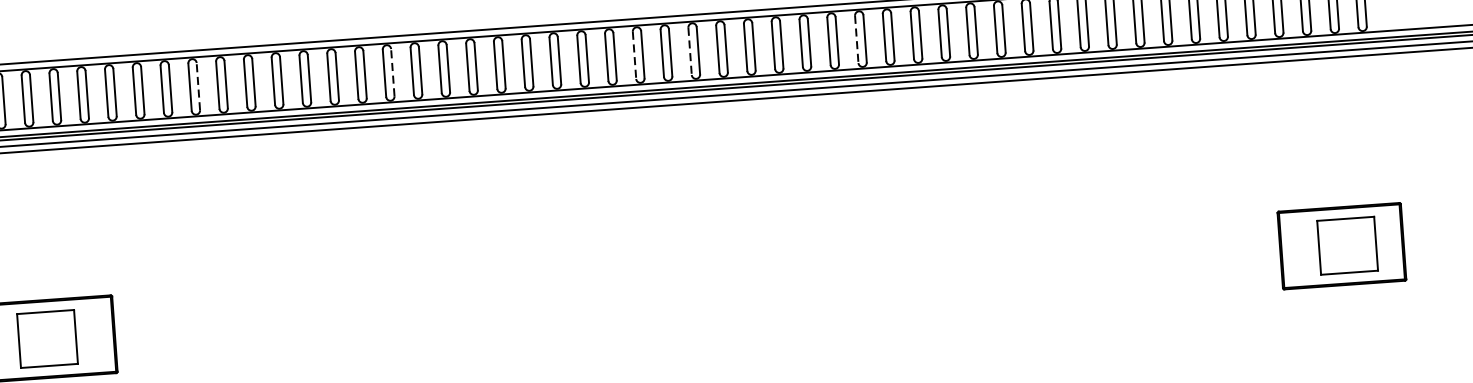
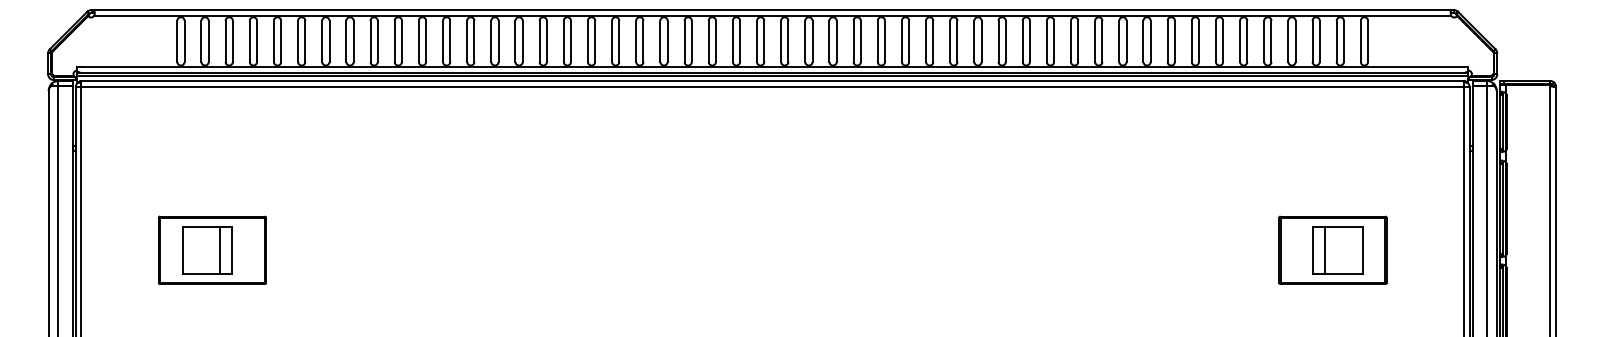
line: (857, 39) -> (926, 41), dashed -> solid
line: (690, 51) -> (781, 41), dashed -> solid
line: (634, 55) -> (732, 41), dashed -> solid
line: (392, 72) -> (522, 41), dashed -> solid
line: (198, 86) -> (353, 41), dashed -> solid
line: (1333, 245) -> (1325, 249), added
line: (62, 336) -> (220, 249), added

